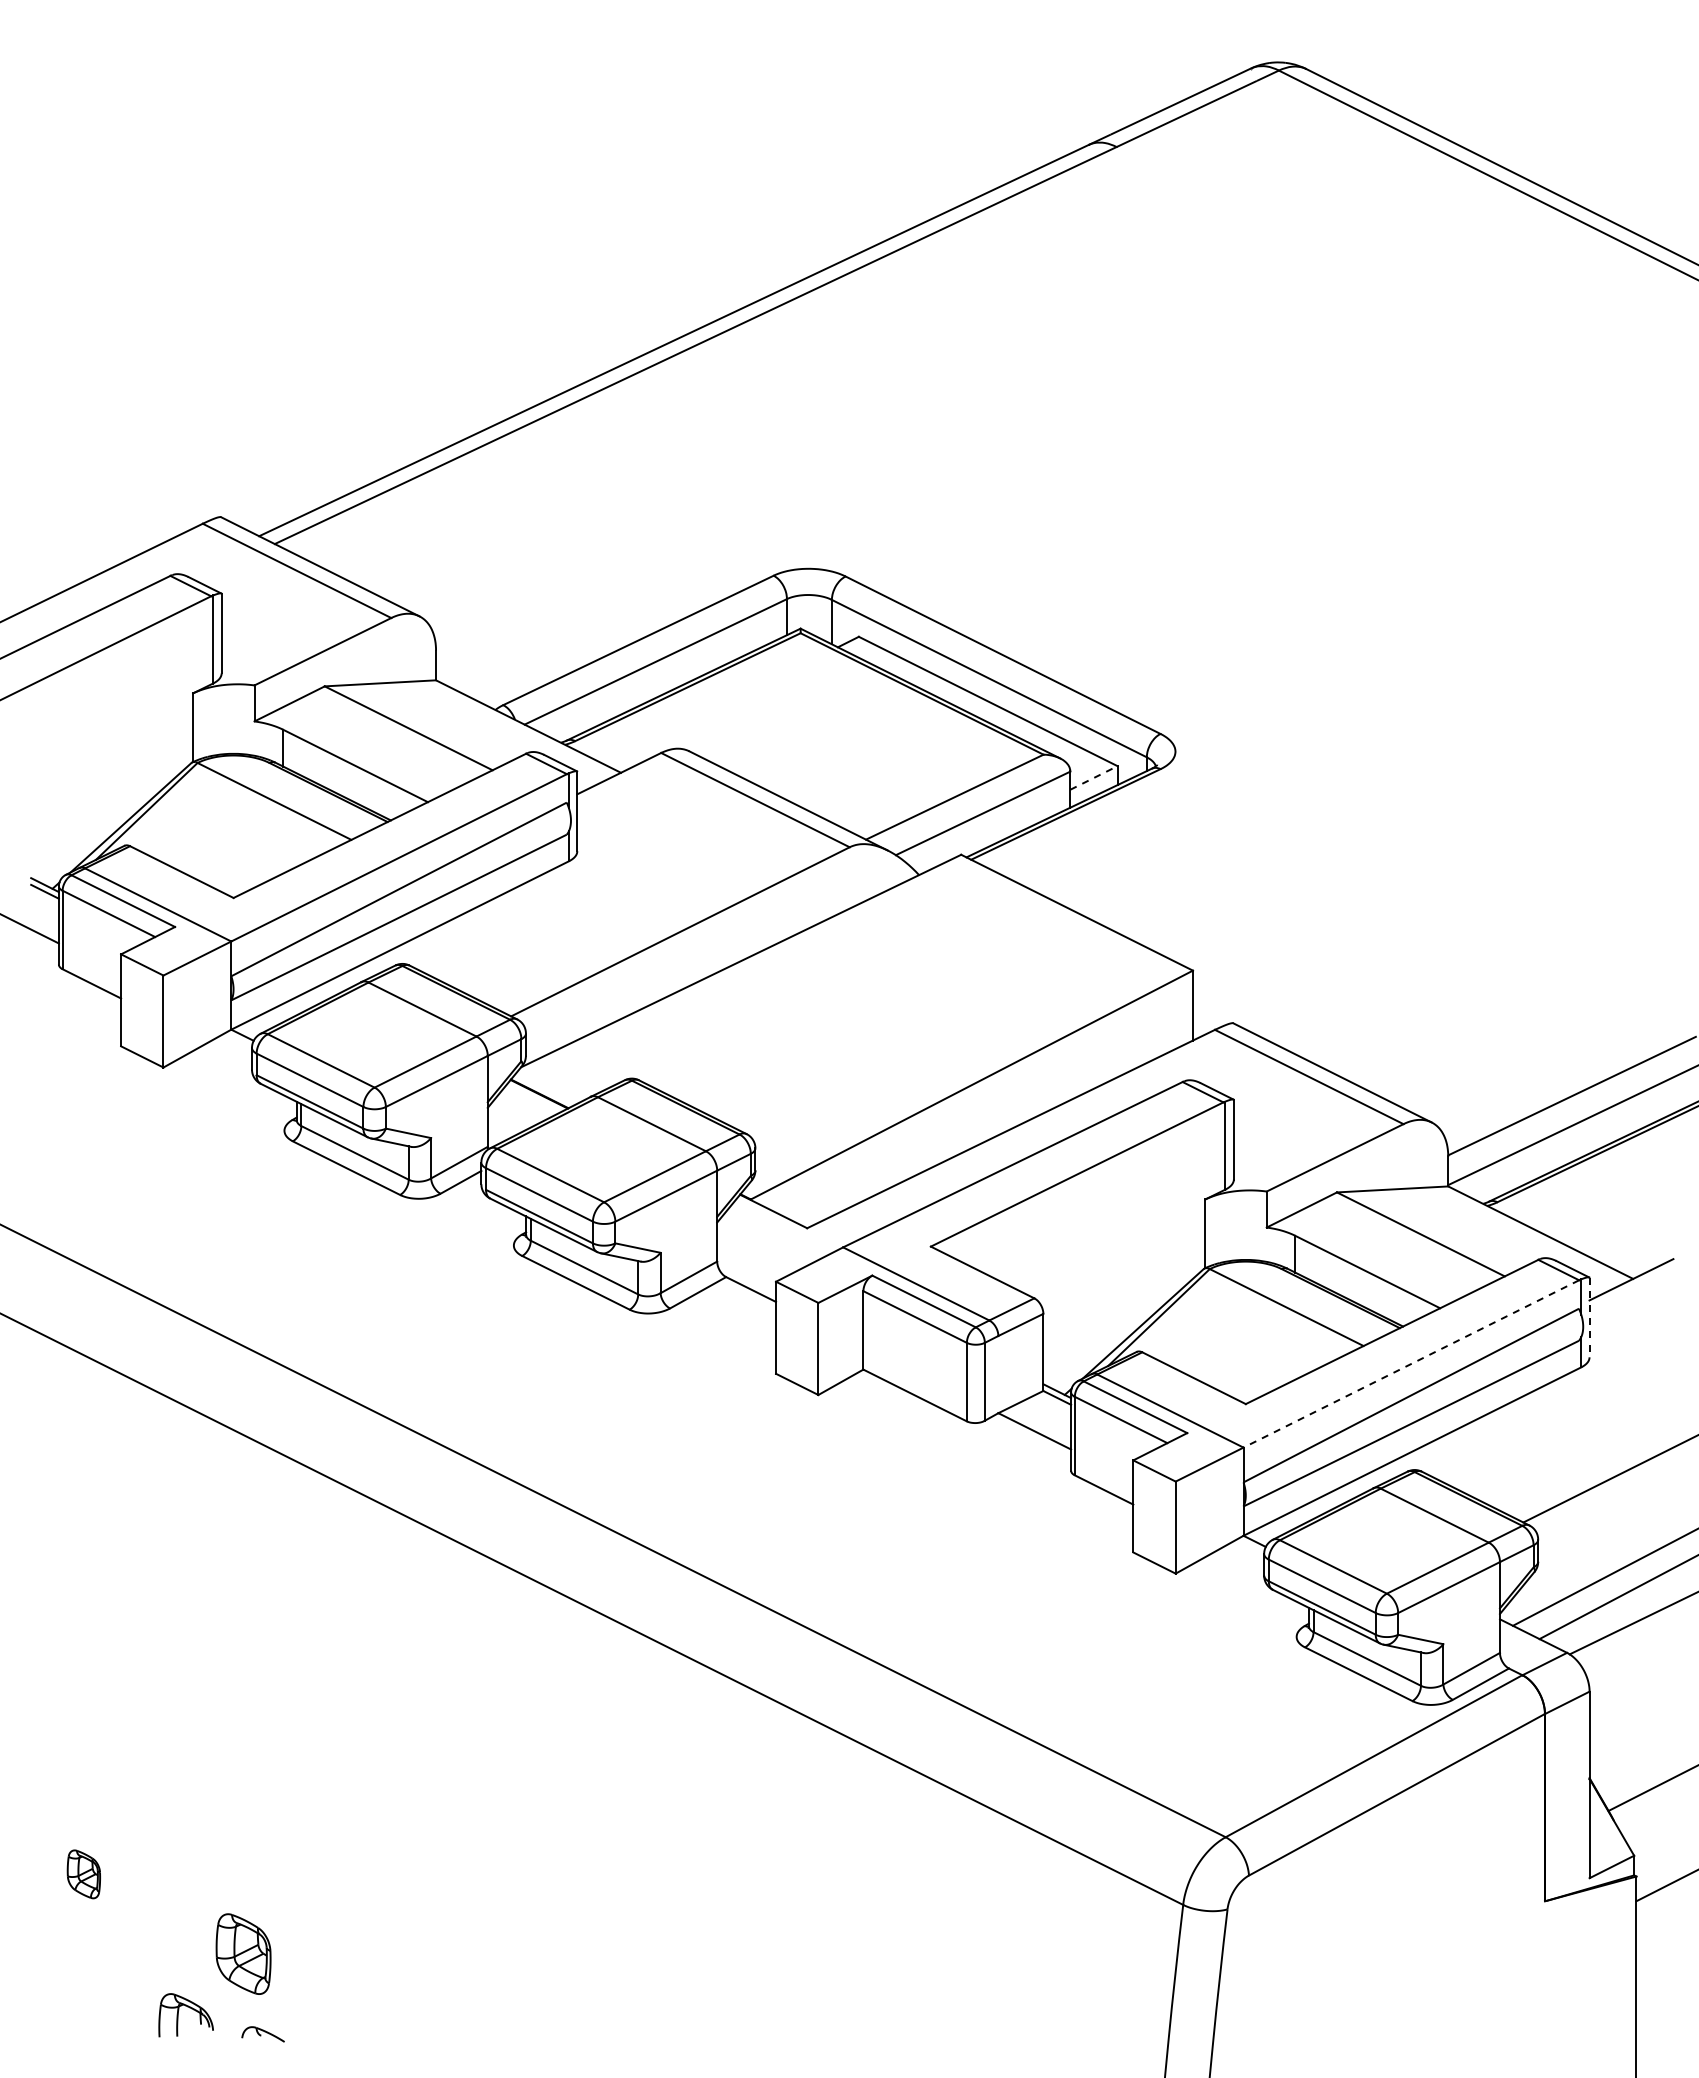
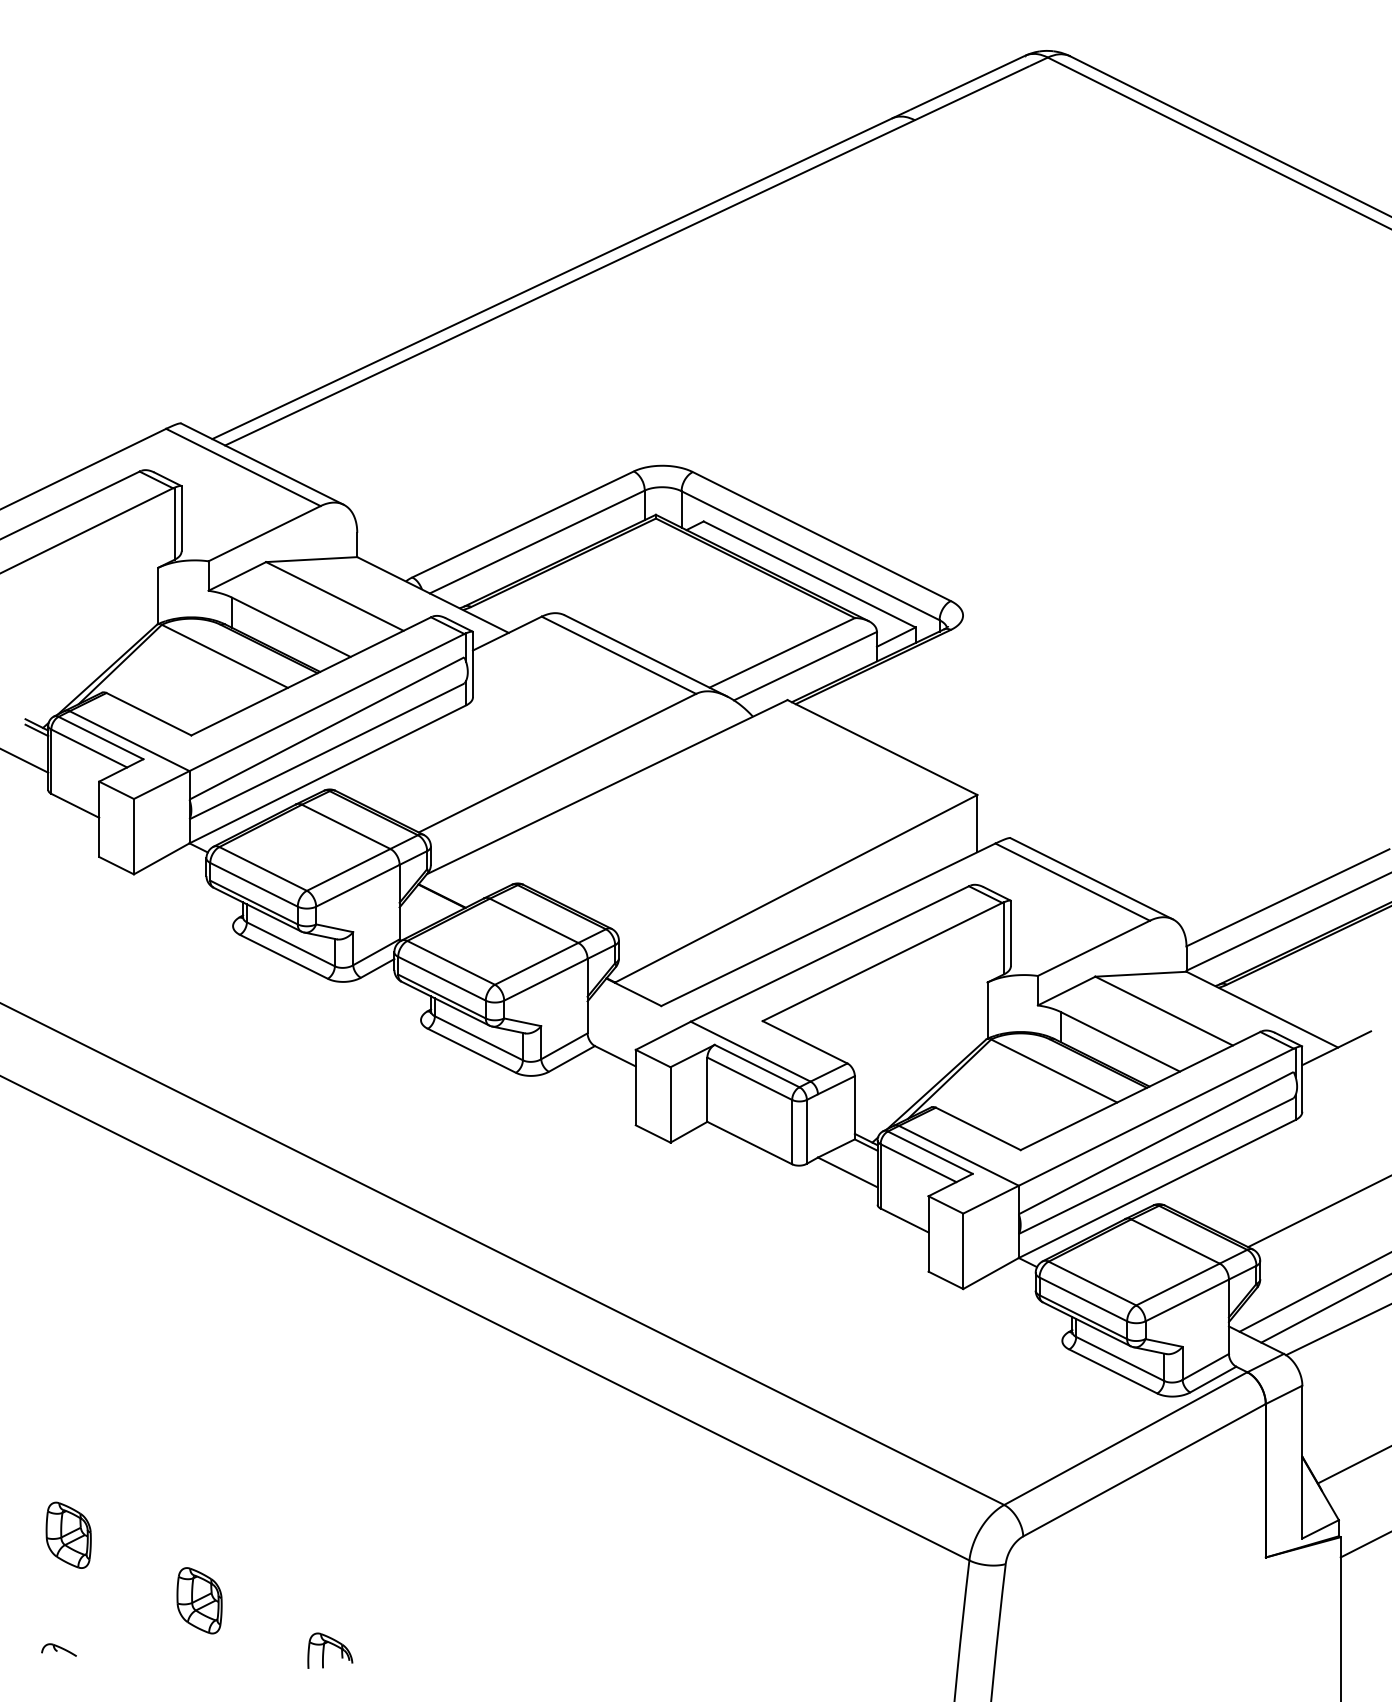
line: (1094, 777) -> (896, 636), dashed -> solid
line: (1589, 1317) -> (1302, 1079), dashed -> solid
line: (1411, 1363) -> (1156, 1116), dashed -> solid
part: (83, 1874) -> (68, 1535), size x1.67
part: (178, 2015) -> (324, 1651), moved
part: (262, 2034) -> (58, 1650), moved

